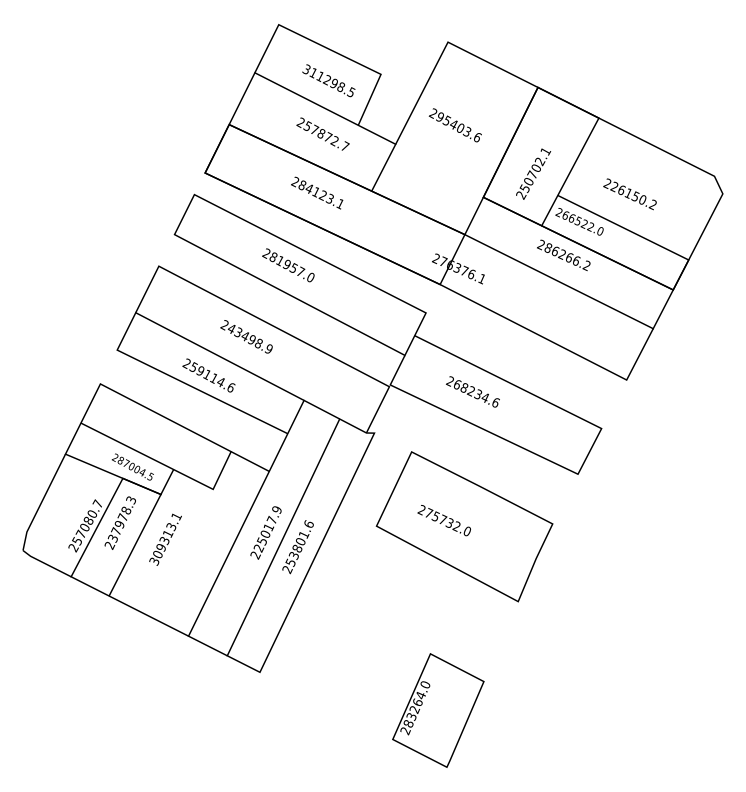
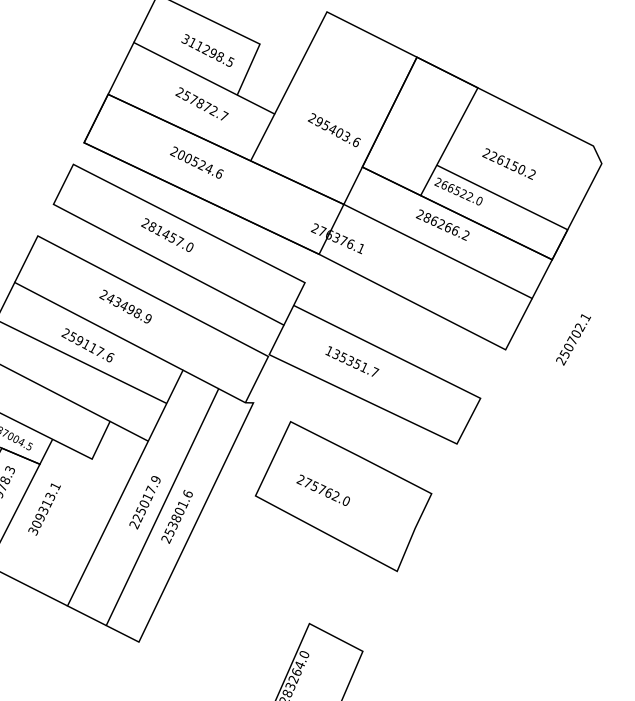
text: (454, 125) -> (333, 130), moved
text: (533, 173) -> (573, 339), moved
text: (321, 194) -> (200, 164), 284123.1 -> 200524.6
text: (286, 264) -> (165, 234), 281957.0 -> 281457.0
text: (221, 381) -> (100, 351), 259114.6 -> 259117.6
text: (473, 391) -> (352, 361), 268234.6 -> 135351.7
text: (449, 523) -> (328, 493), 275732.0 -> 275762.0

